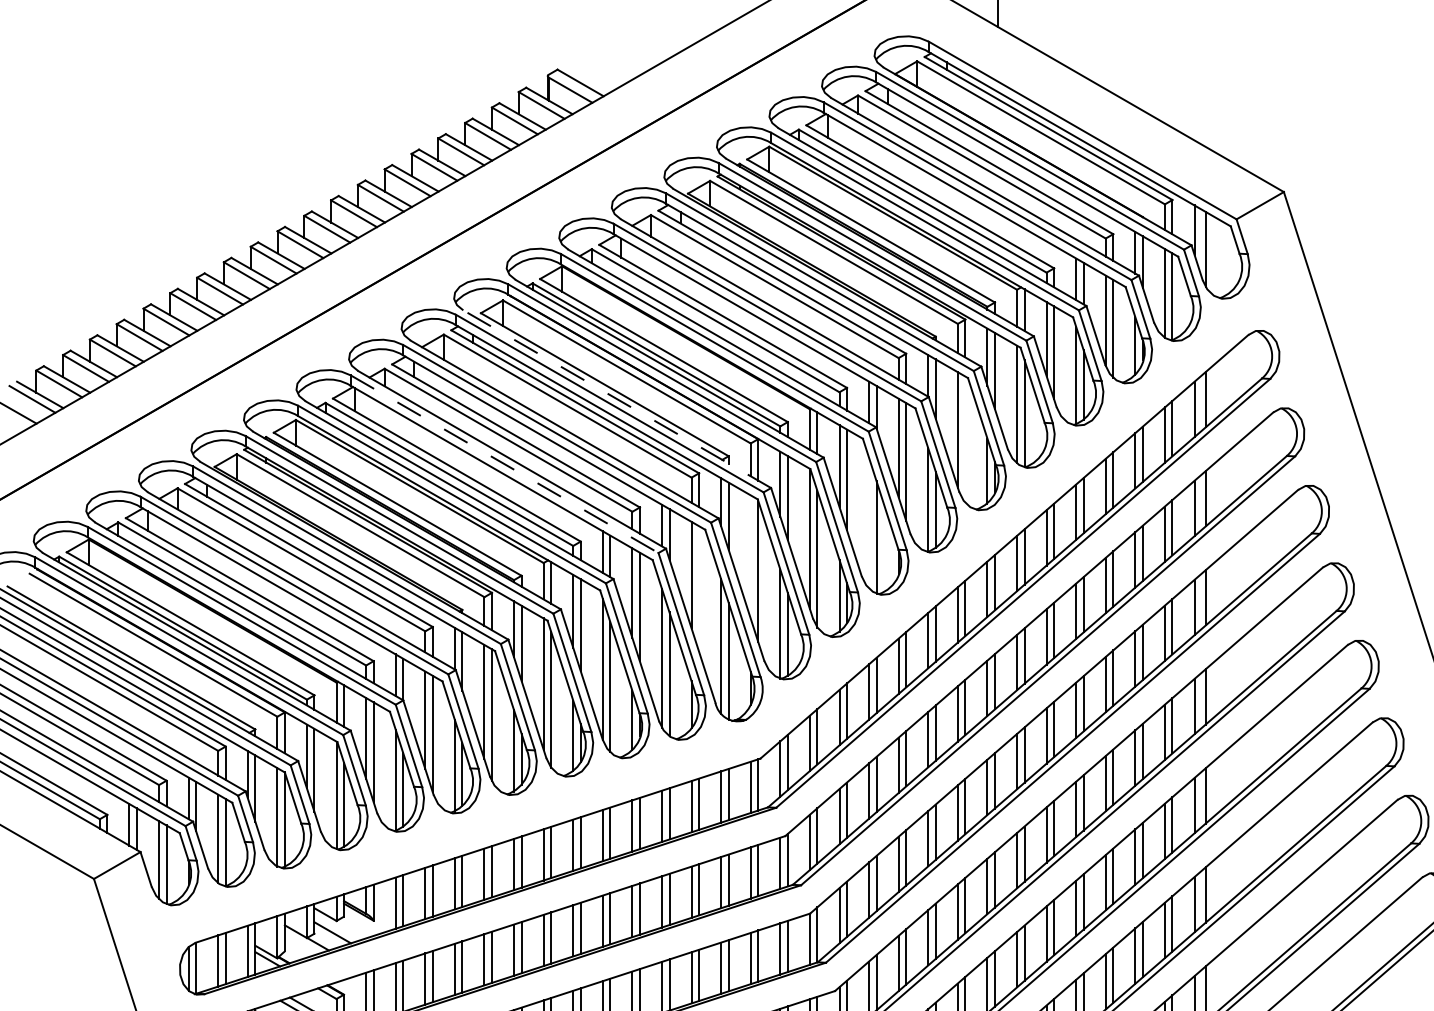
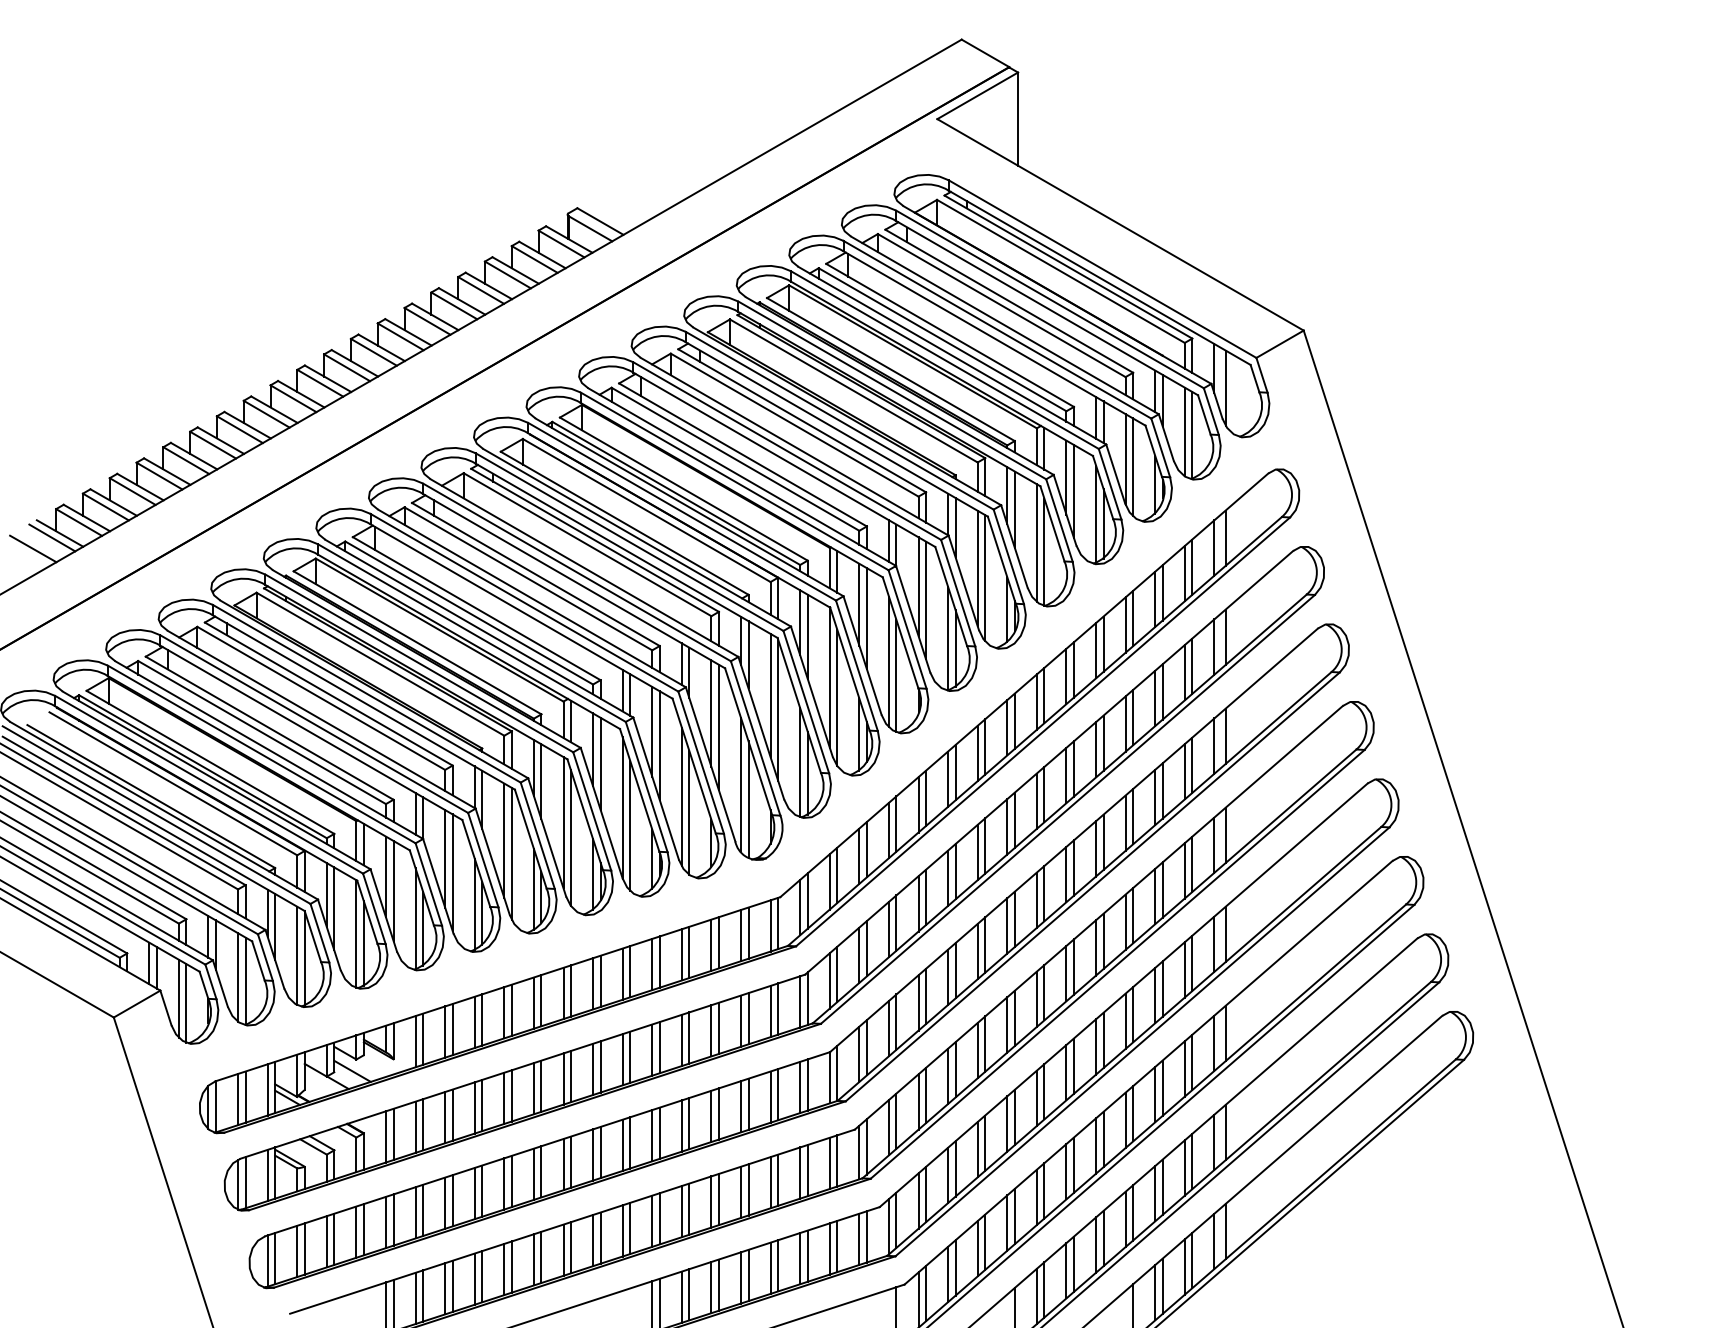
line: (617, 398) -> (637, 537), dashed -> solid
line: (965, 439) -> (985, 578), added
line: (504, 463) -> (524, 602), dashed -> solid
line: (868, 522) -> (888, 661), added
line: (750, 556) -> (770, 695), added
line: (698, 588) -> (718, 727), added

